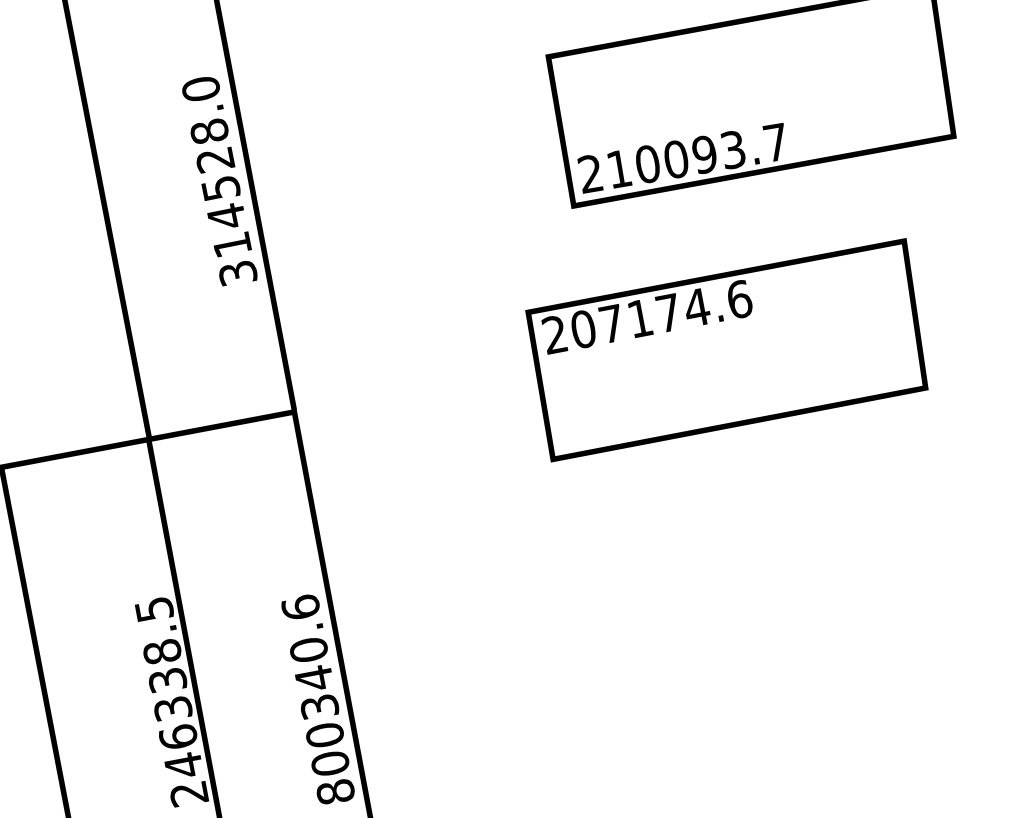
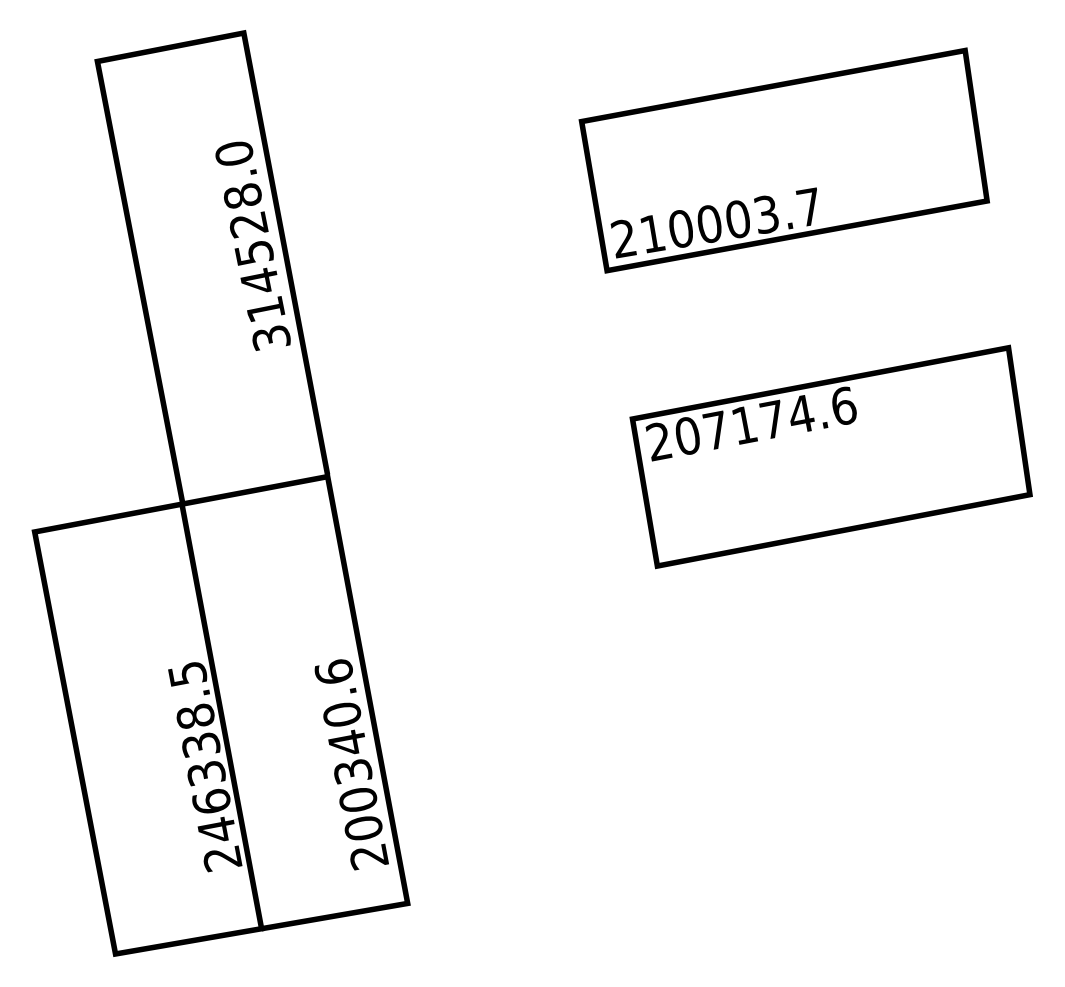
text: (704, 154) -> (737, 219), 210093.7 -> 210003.7
text: (726, 349) -> (830, 456), moved
text: (336, 791) -> (369, 856), 800340.6 -> 200340.6

